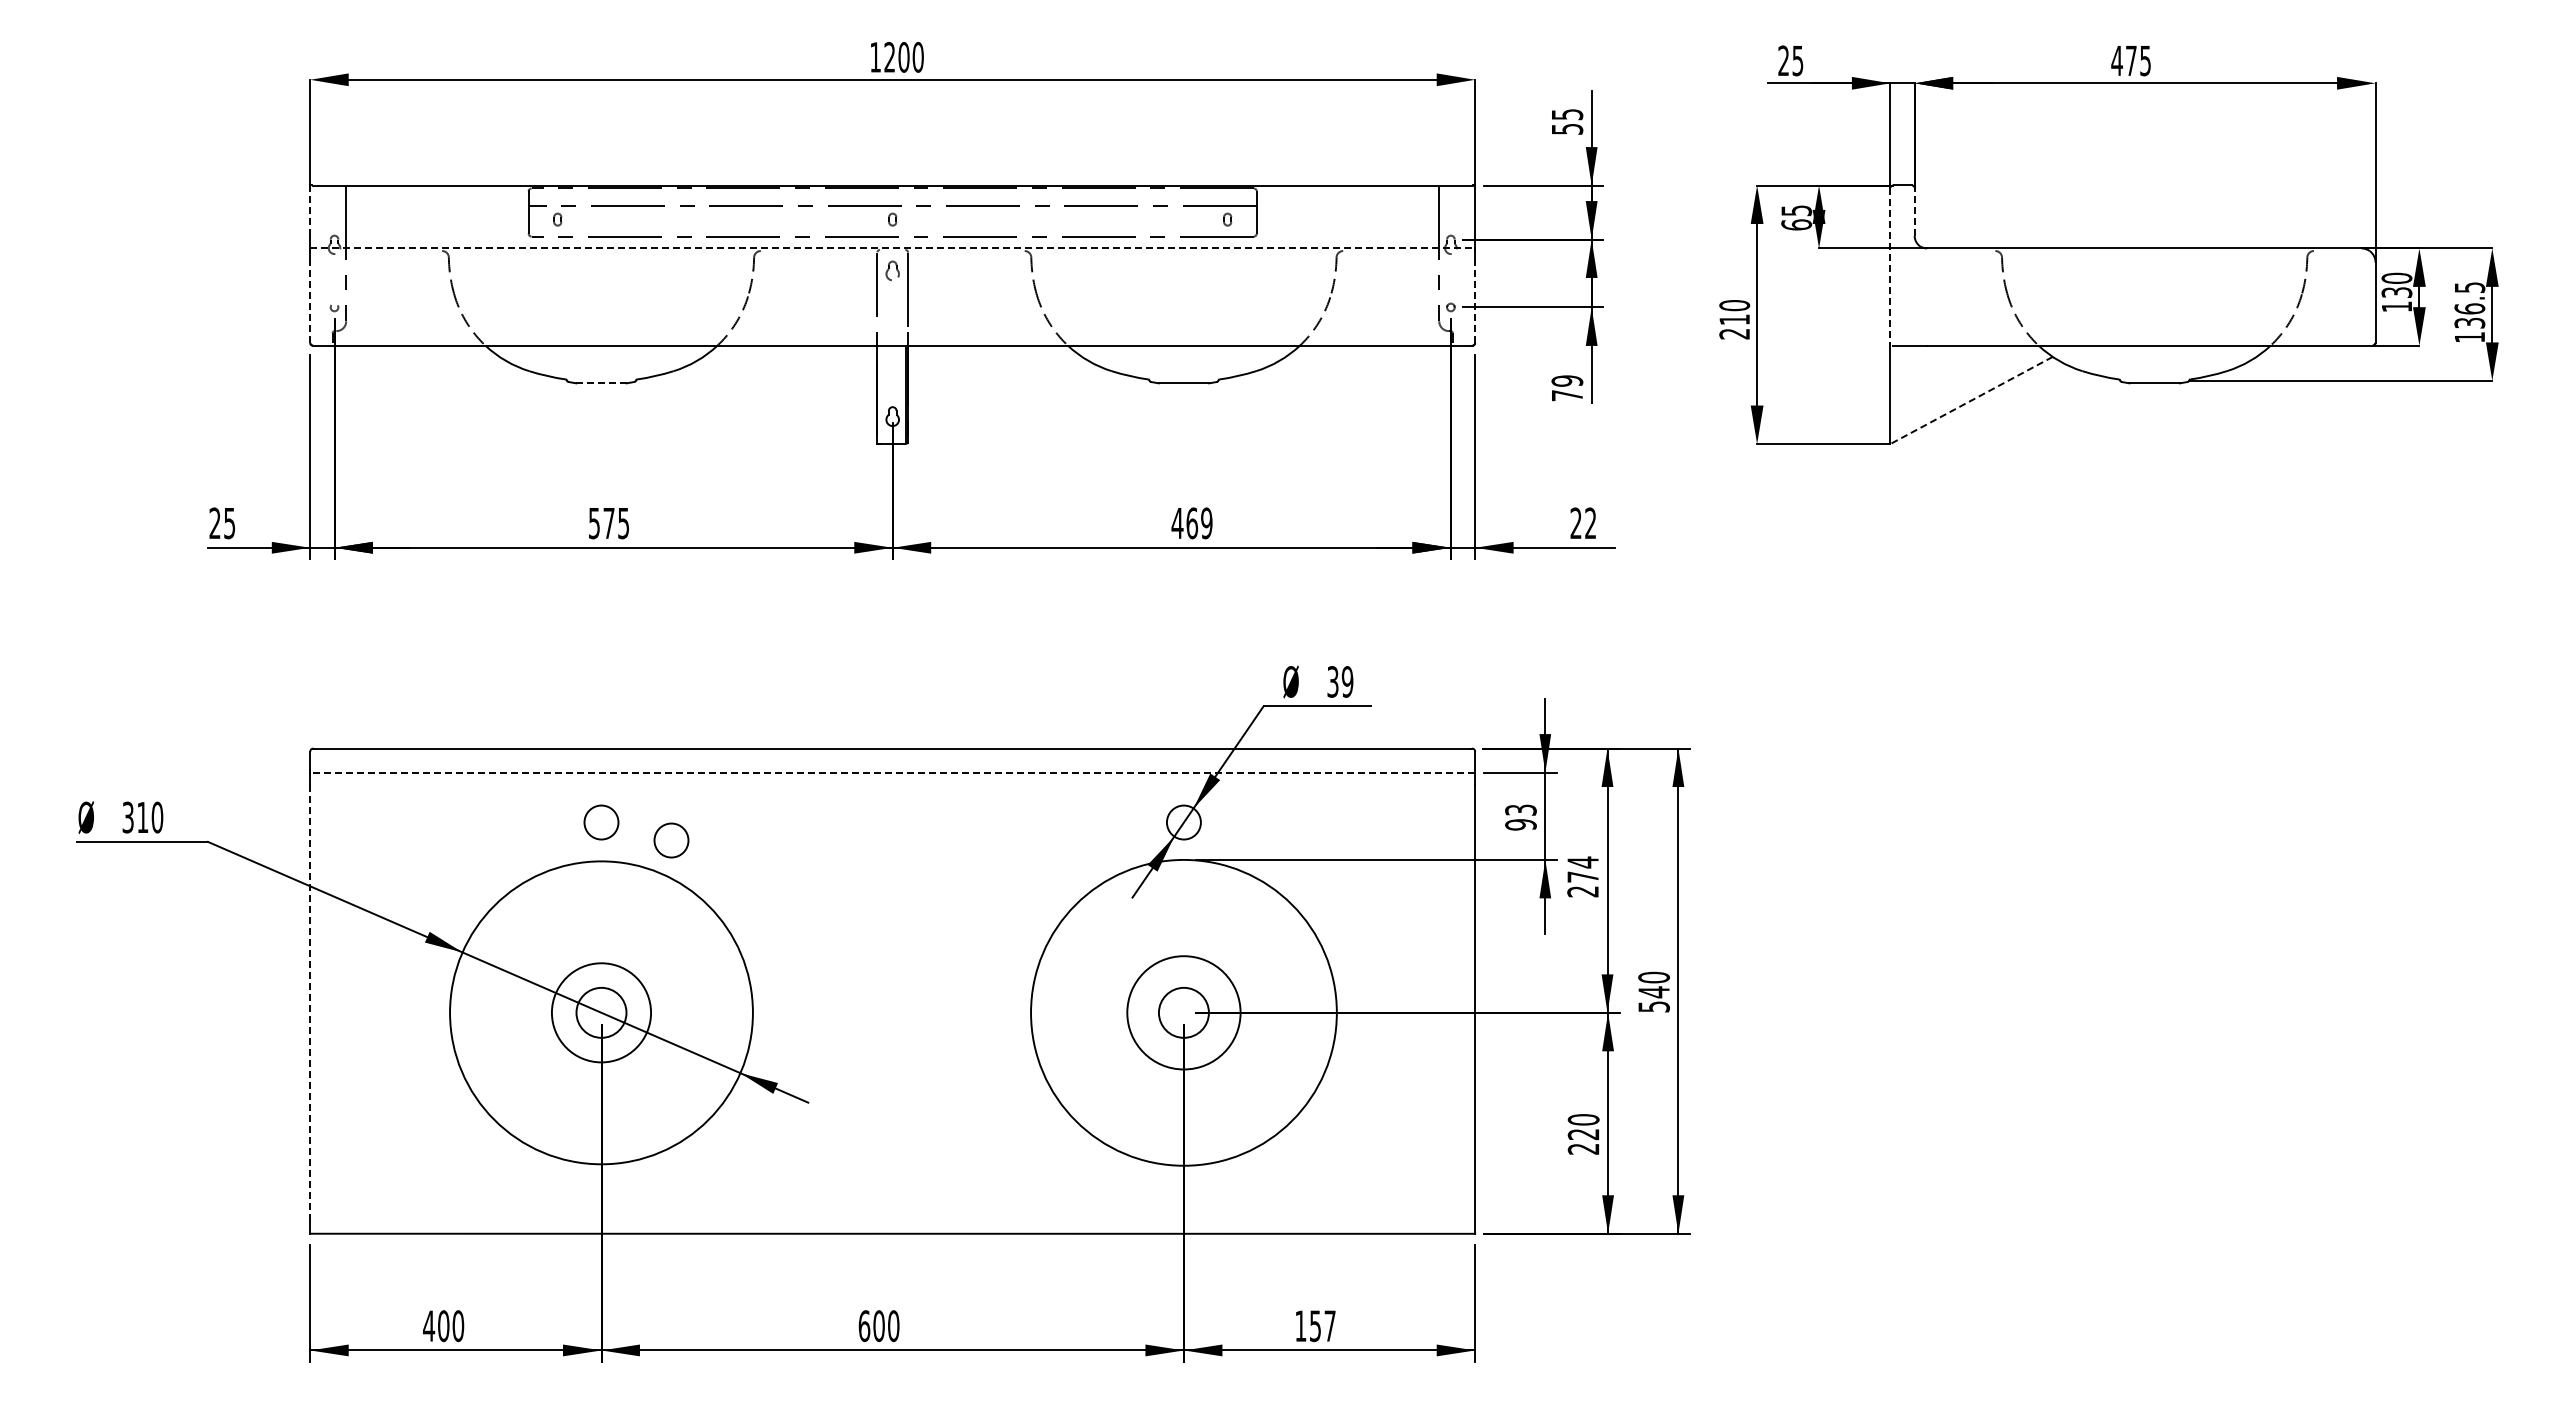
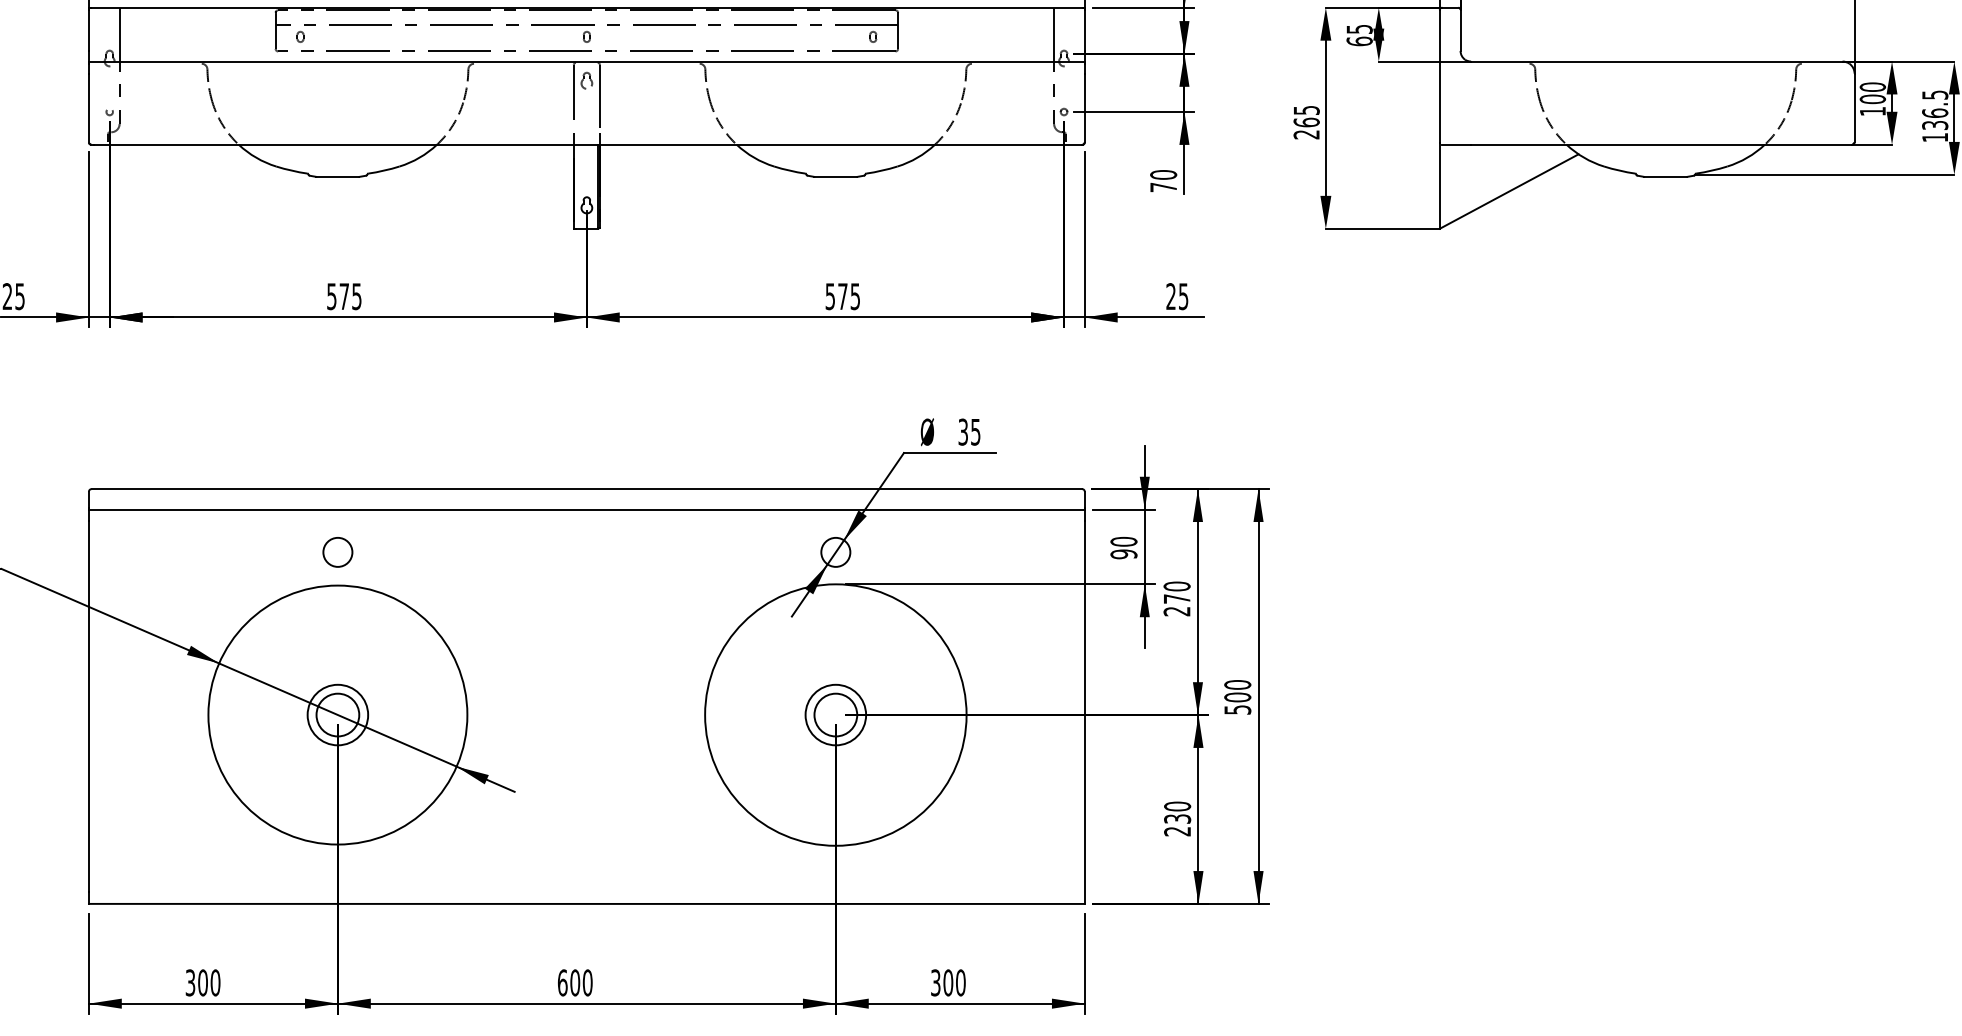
line: (310, 212) -> (89, 30), dashed -> solid
line: (1914, 212) -> (1460, 30), dashed -> solid
line: (893, 248) -> (587, 61), dashed -> solid
line: (1890, 265) -> (1439, 76), dashed -> solid
text: (2396, 292) -> (1872, 99), 130 -> 100
line: (310, 302) -> (89, 107), dashed -> solid
line: (1475, 302) -> (1085, 107), dashed -> solid
text: (1734, 312) -> (1306, 116), 210 -> 265
text: (1567, 380) -> (1163, 174), 79 -> 70
line: (601, 383) -> (337, 177), dashed -> solid
line: (1971, 400) -> (1509, 191), dashed -> solid
text: (1191, 523) -> (842, 296), 469 -> 575
text: (1590, 523) -> (1183, 296), 22 -> 25
text: (1347, 681) -> (975, 431), 39 -> 35
line: (892, 772) -> (586, 509), dashed -> solid
text: (1520, 809) -> (1123, 541), 93 -> 90
circle: (671, 840) -> (397, 567), removed
text: (1583, 862) -> (1177, 586), 274 -> 270
text: (1653, 992) -> (1237, 697), 540 -> 500
line: (310, 1003) -> (89, 707), dashed -> solid
circle: (601, 1012) -> (337, 714), size x0.71
circle: (1183, 1012) -> (835, 714), size x0.62
text: (1583, 1134) -> (1177, 819), 220 -> 230
text: (429, 1326) -> (190, 983), 400 -> 300
text: (1315, 1326) -> (948, 983), 157 -> 300

